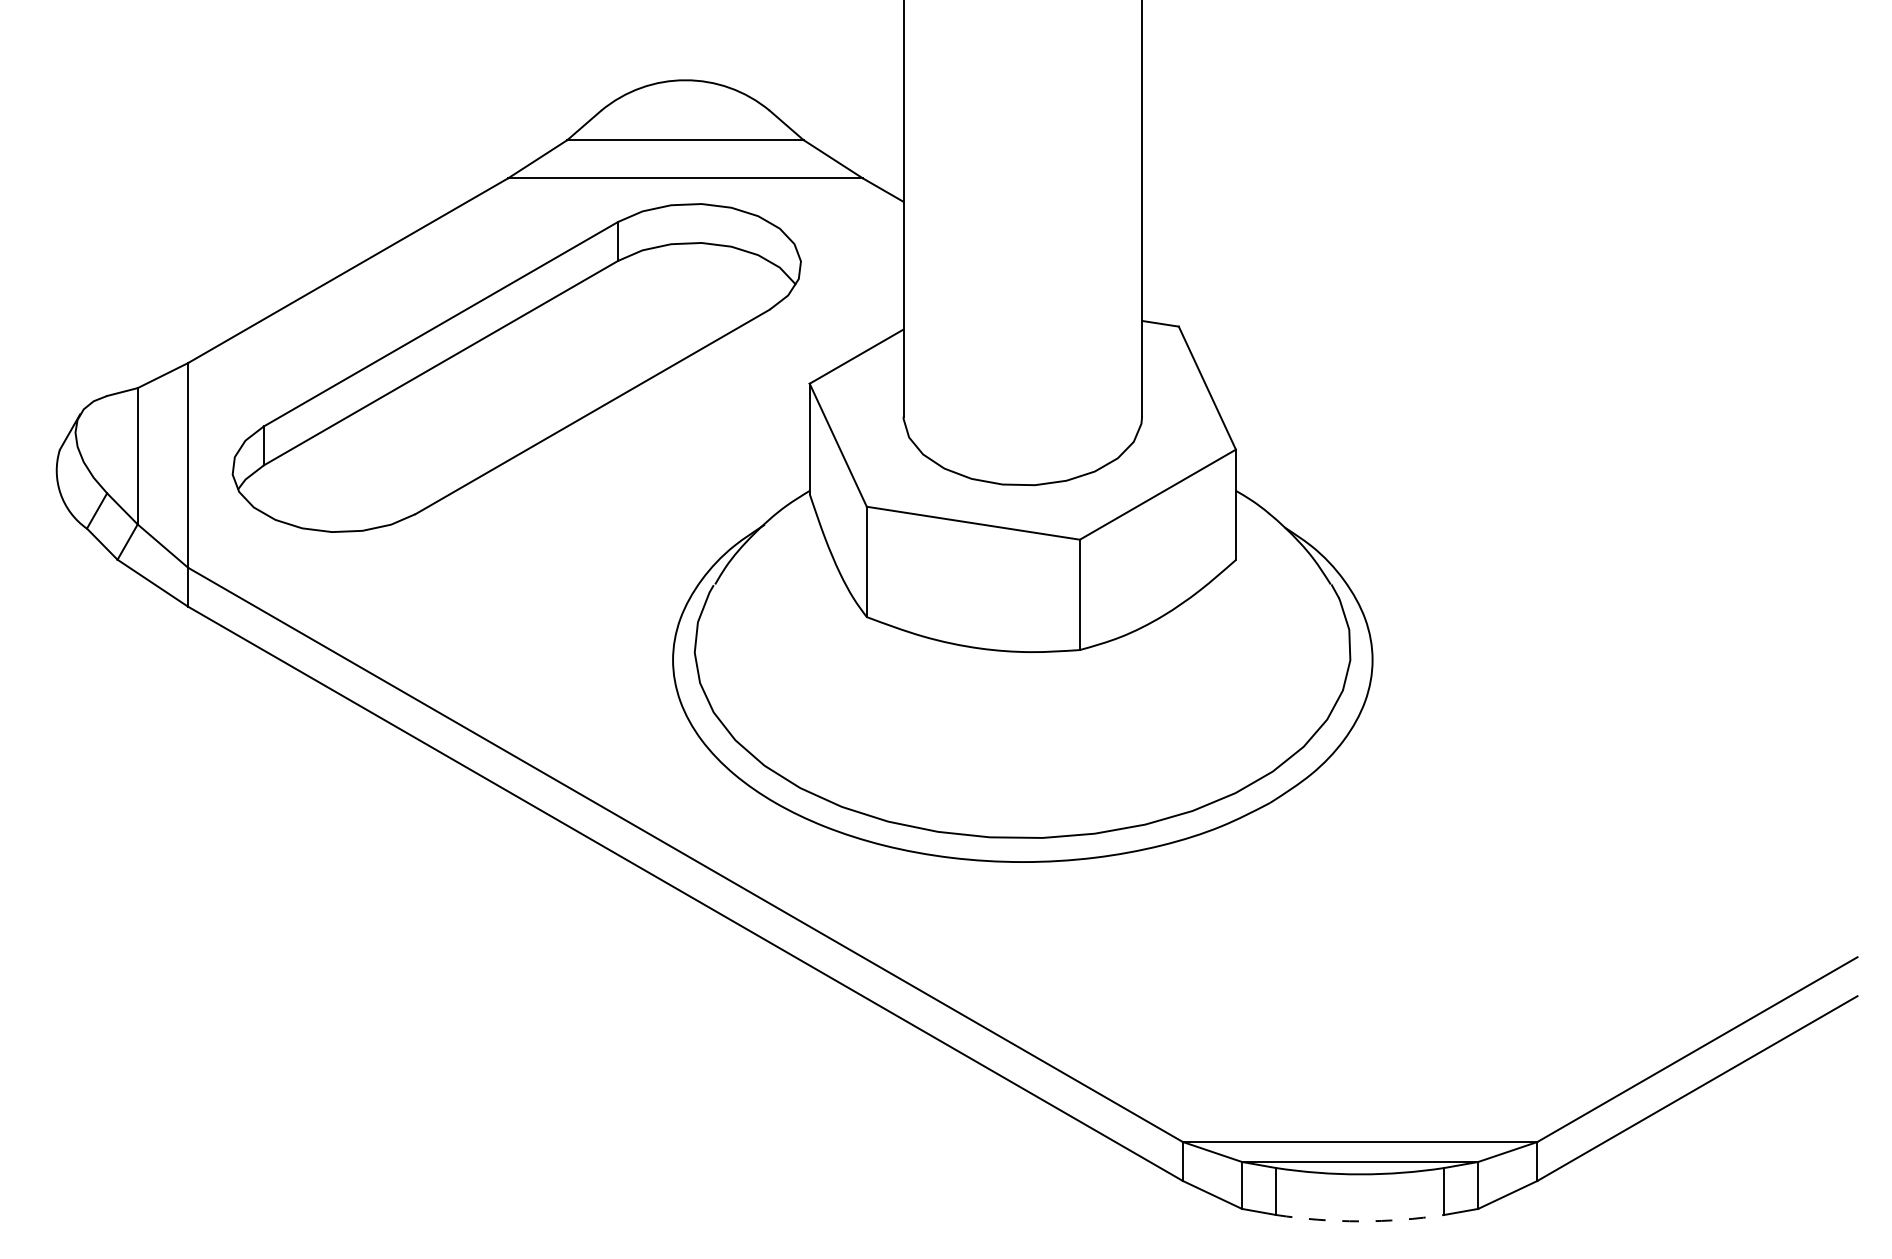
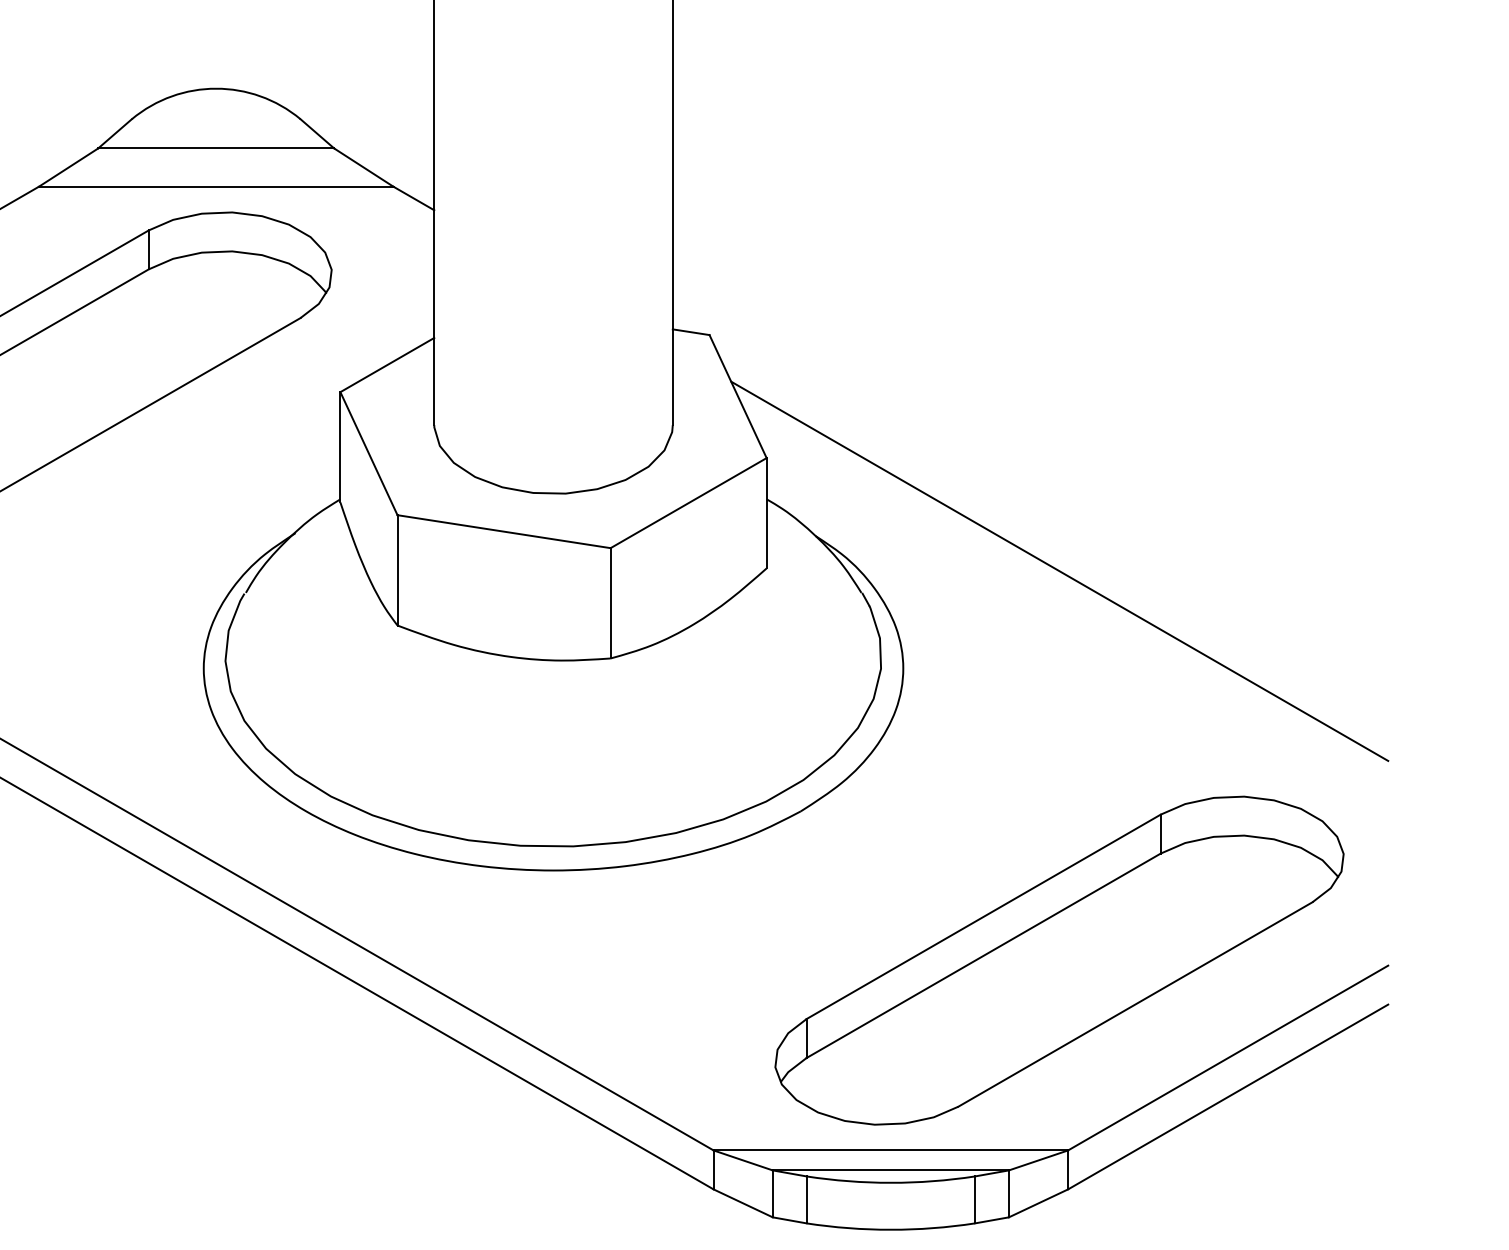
line: (1528, 562) -> (1059, 570), added
part: (1528, 952) -> (1059, 960), added
arc: (1360, 1221) -> (891, 1229), dashed -> solid

